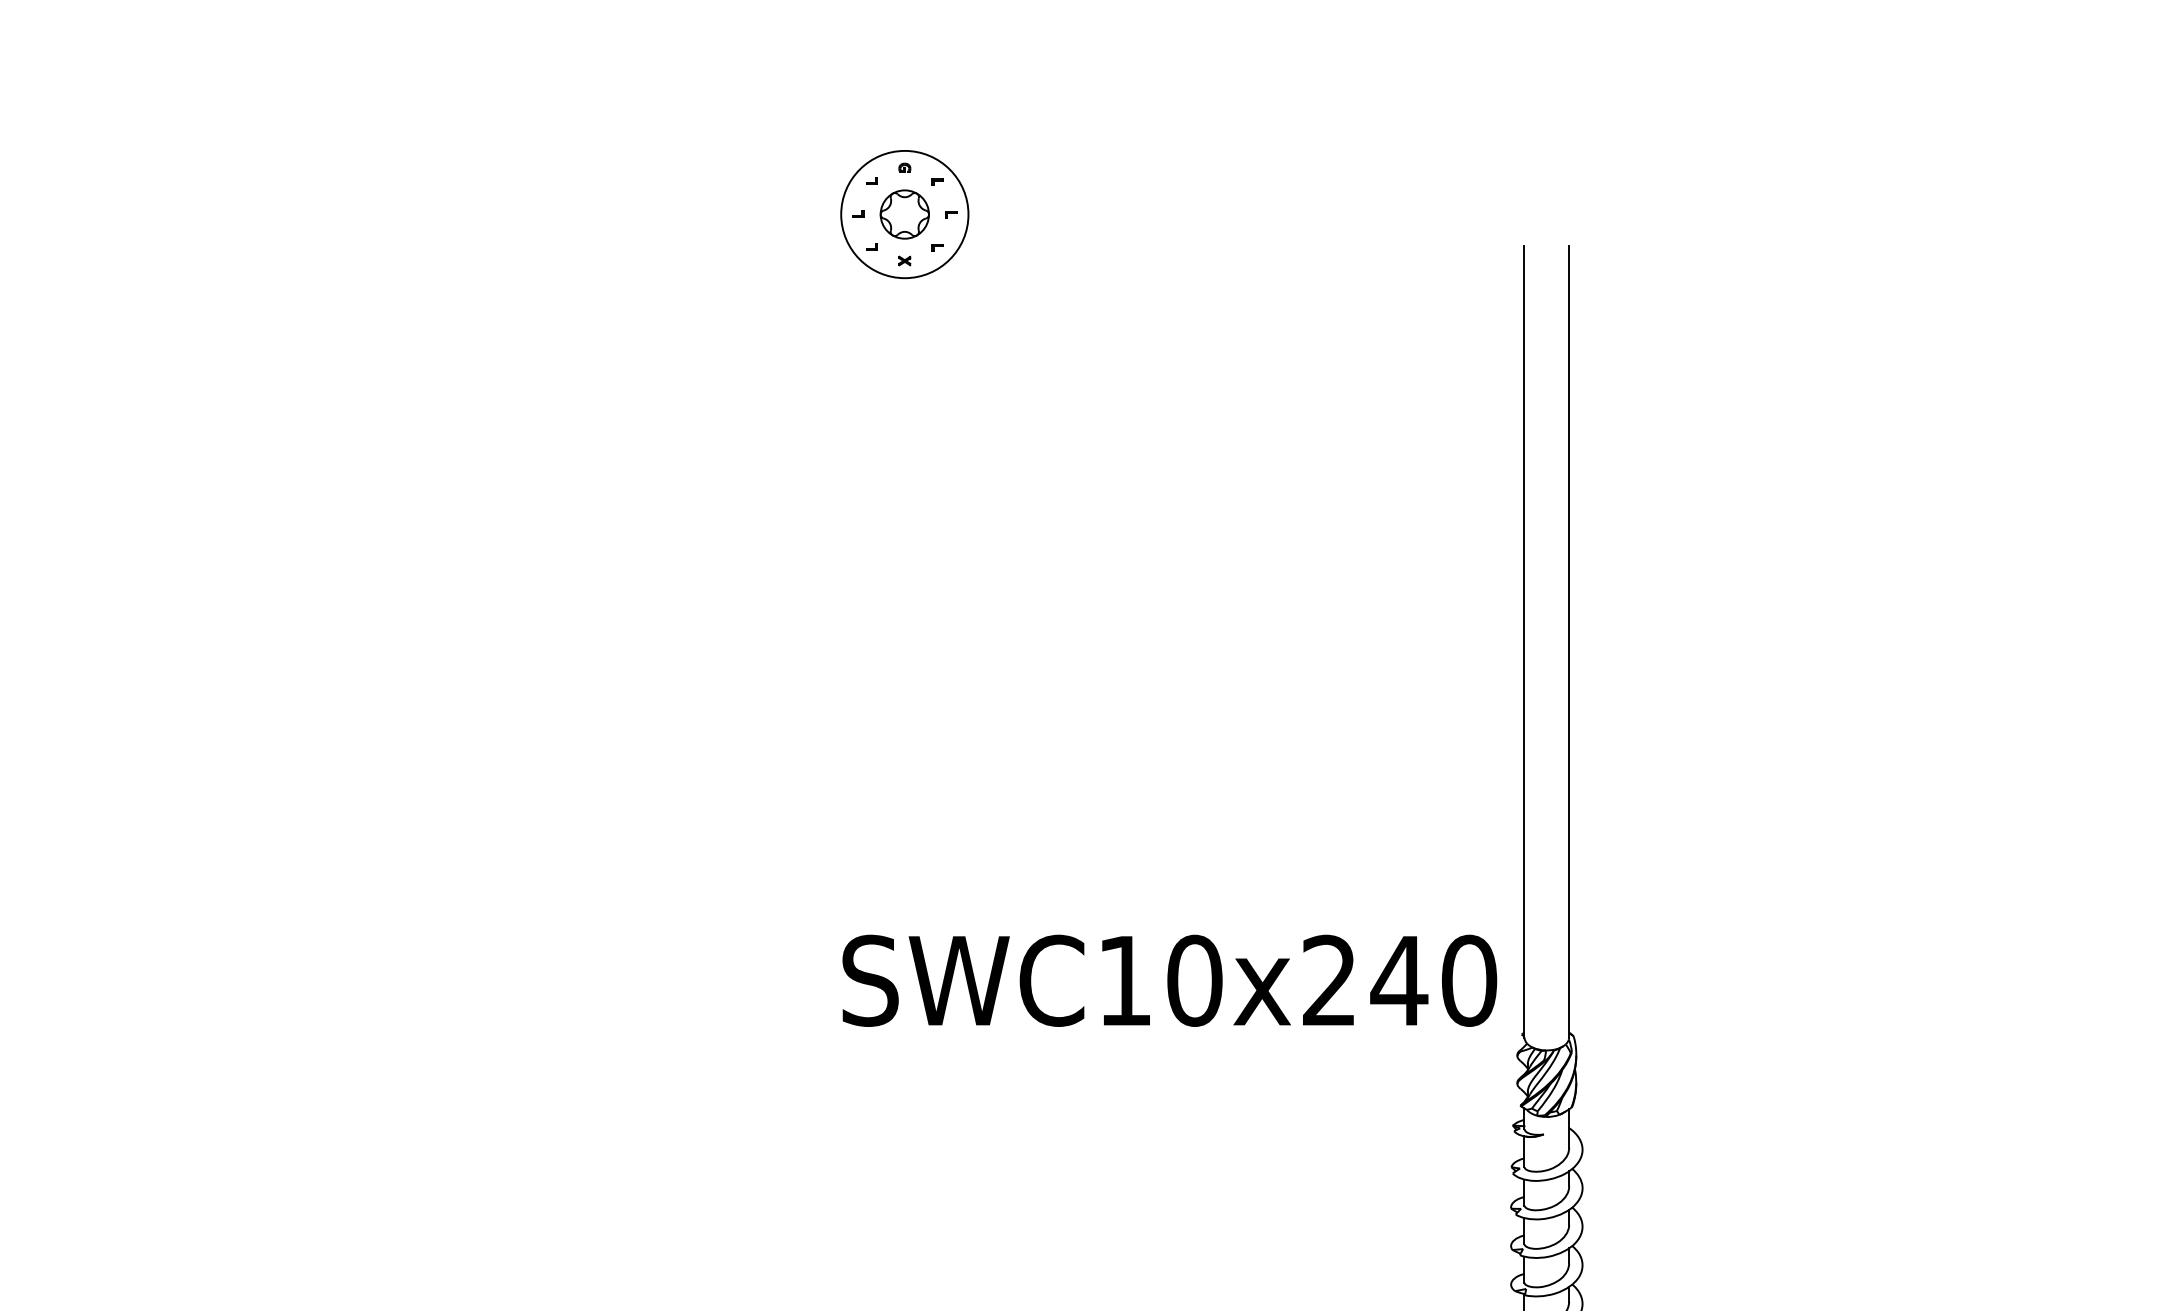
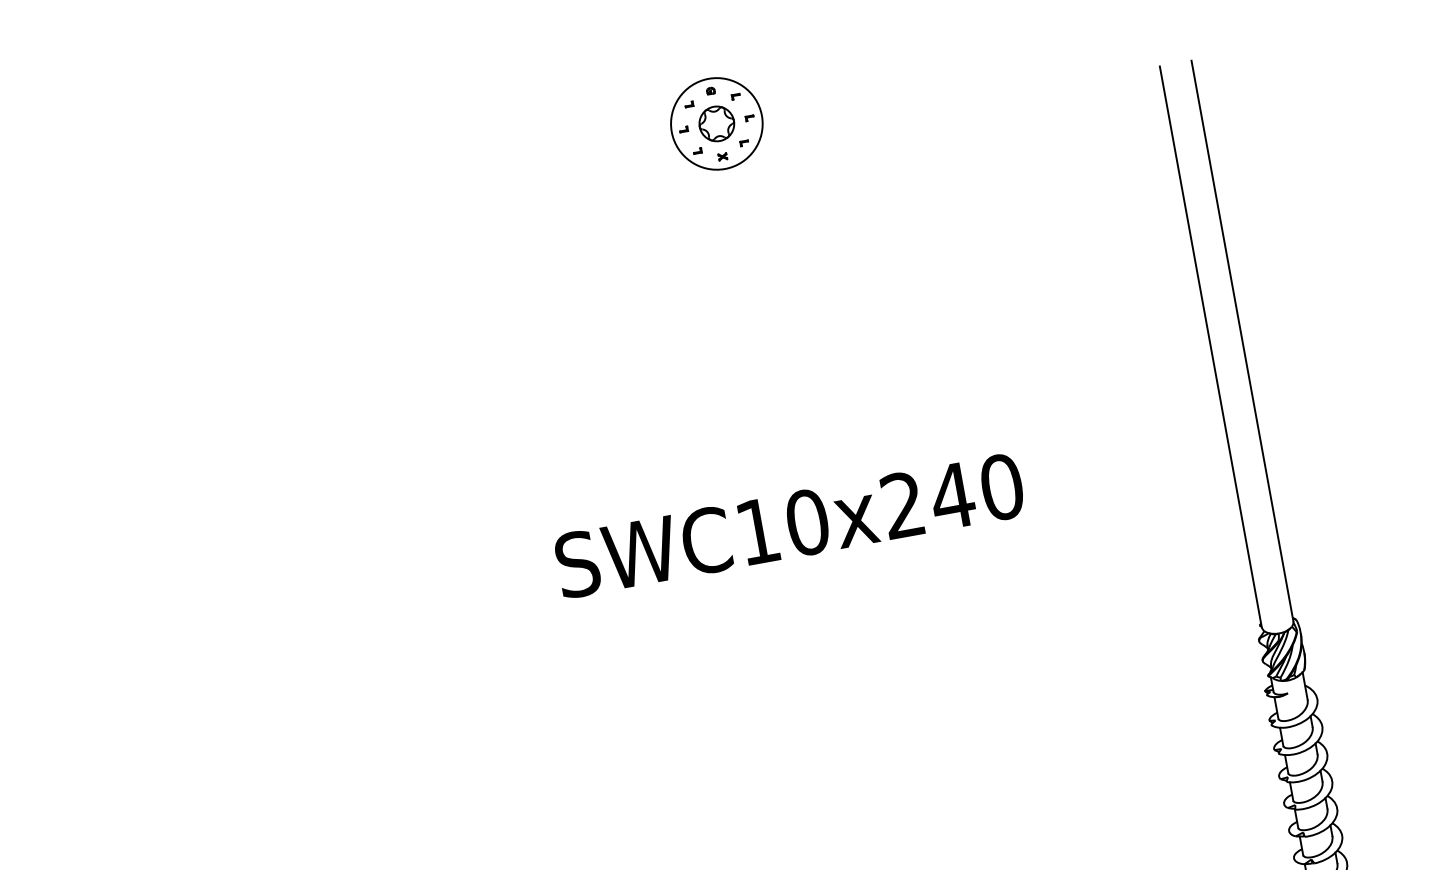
text: (1169, 980) -> (789, 525), moved

